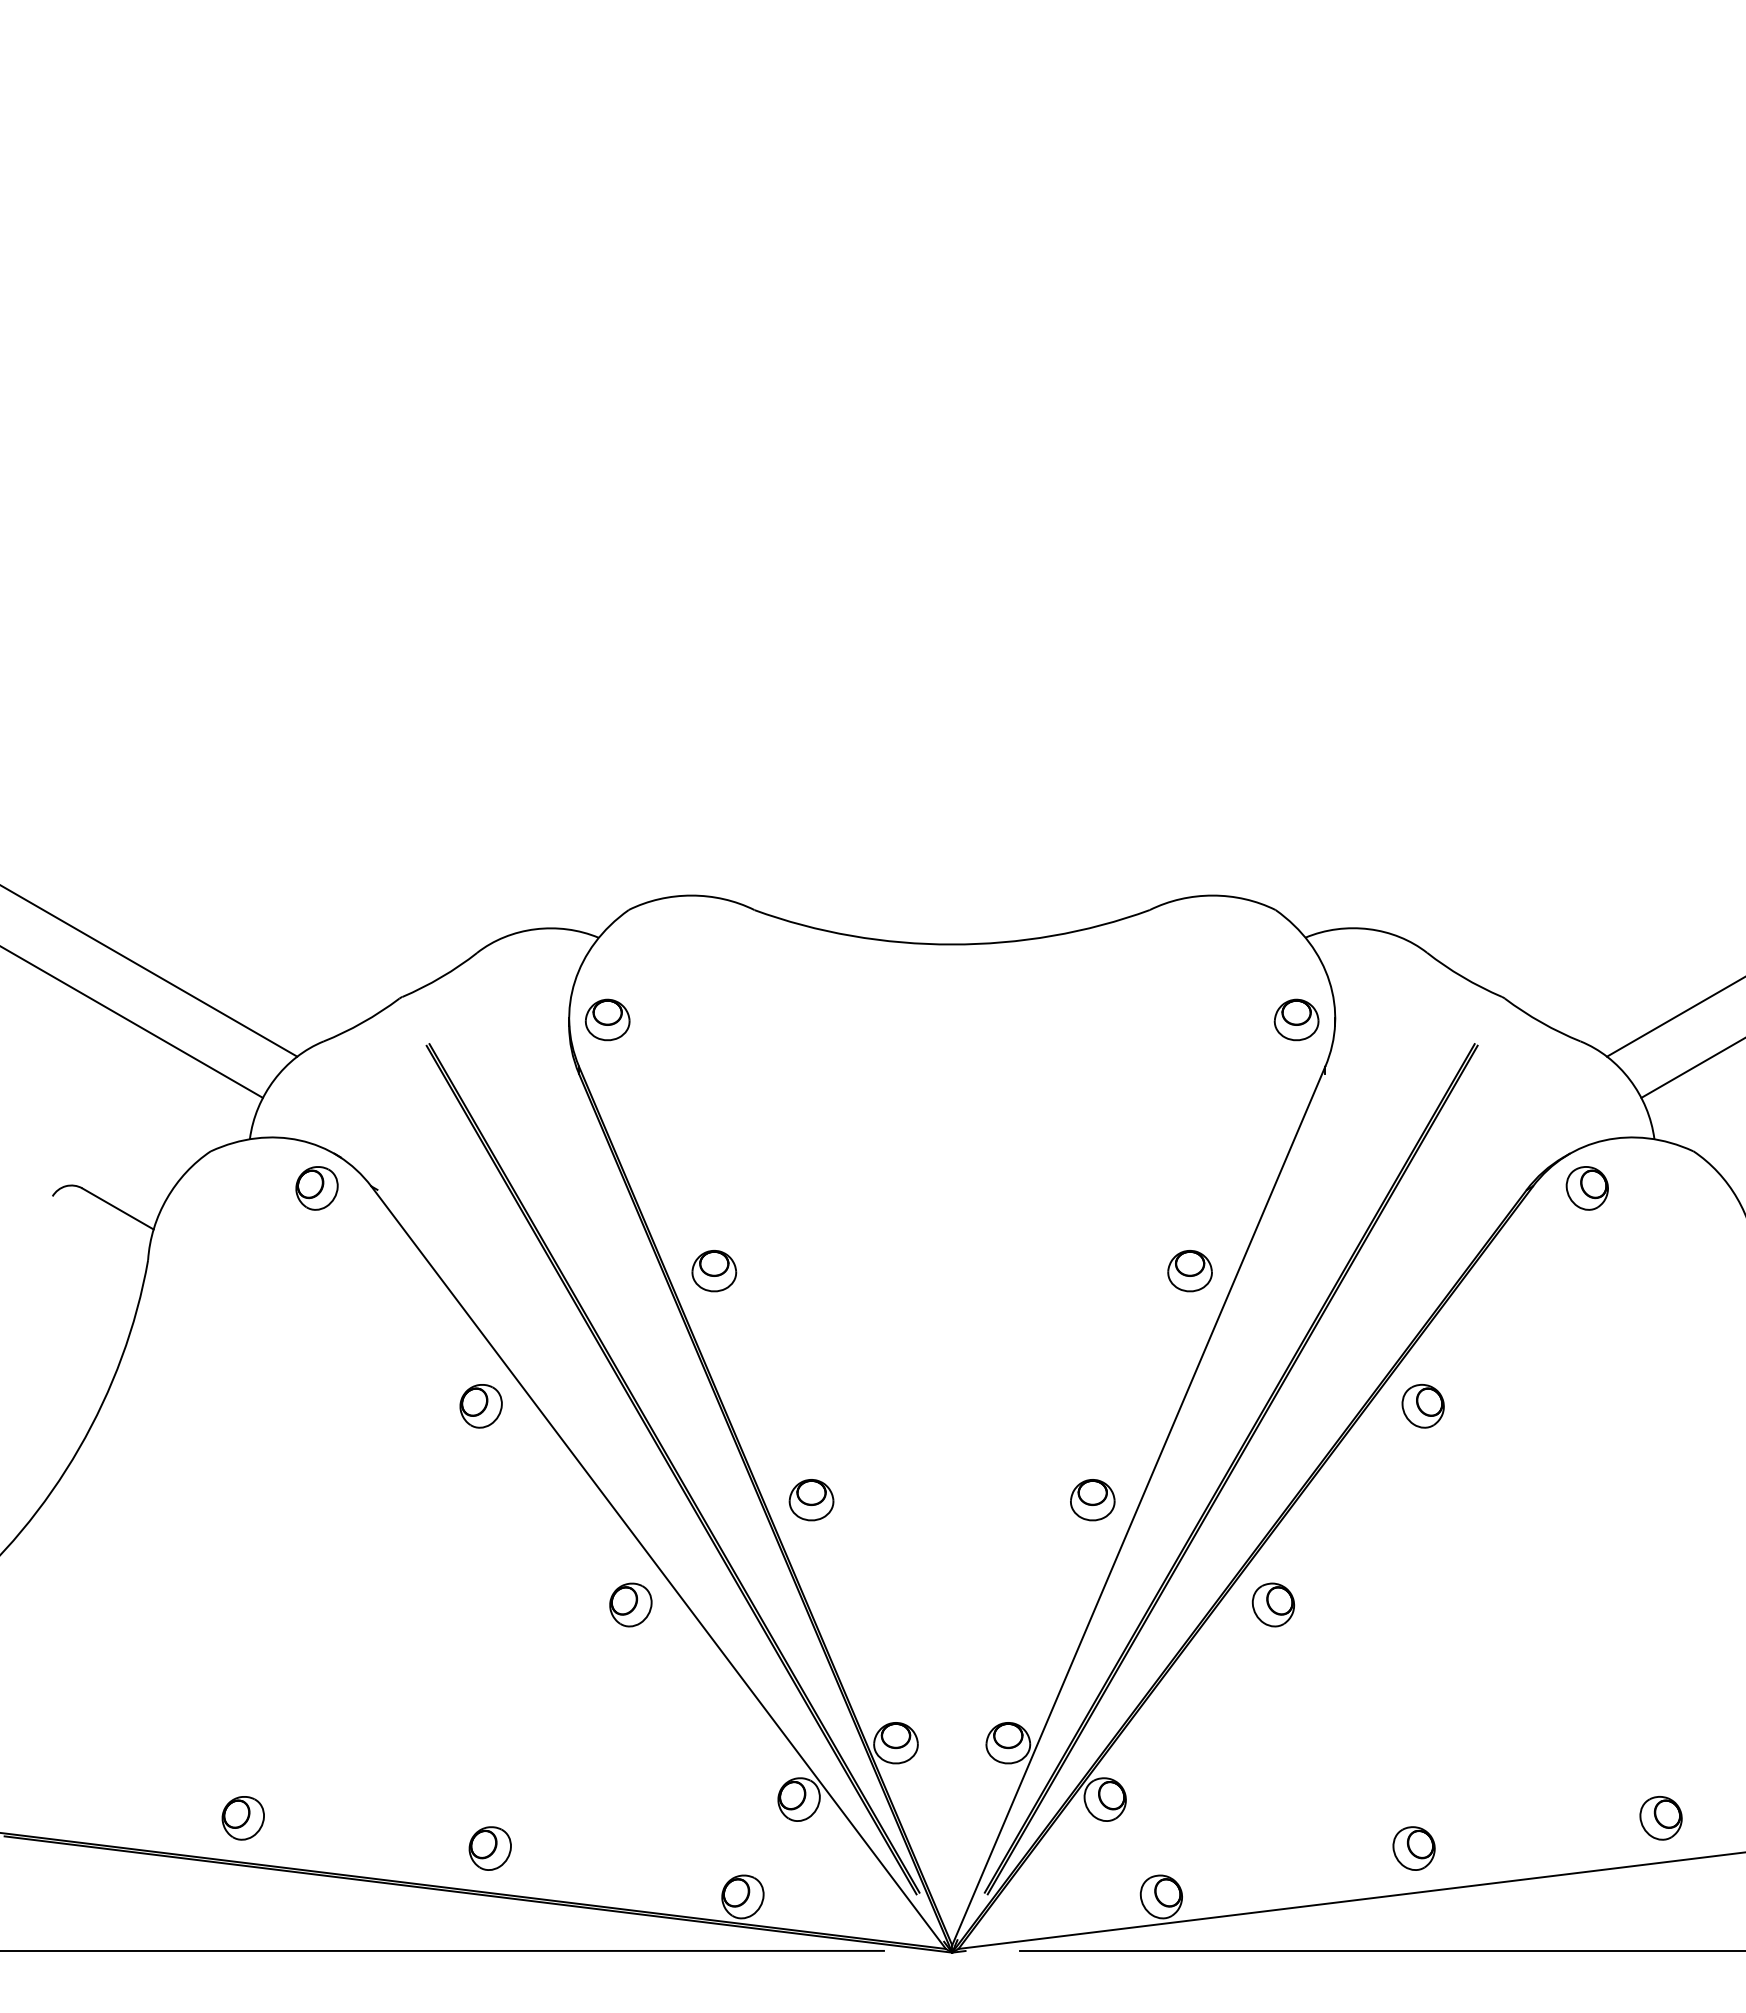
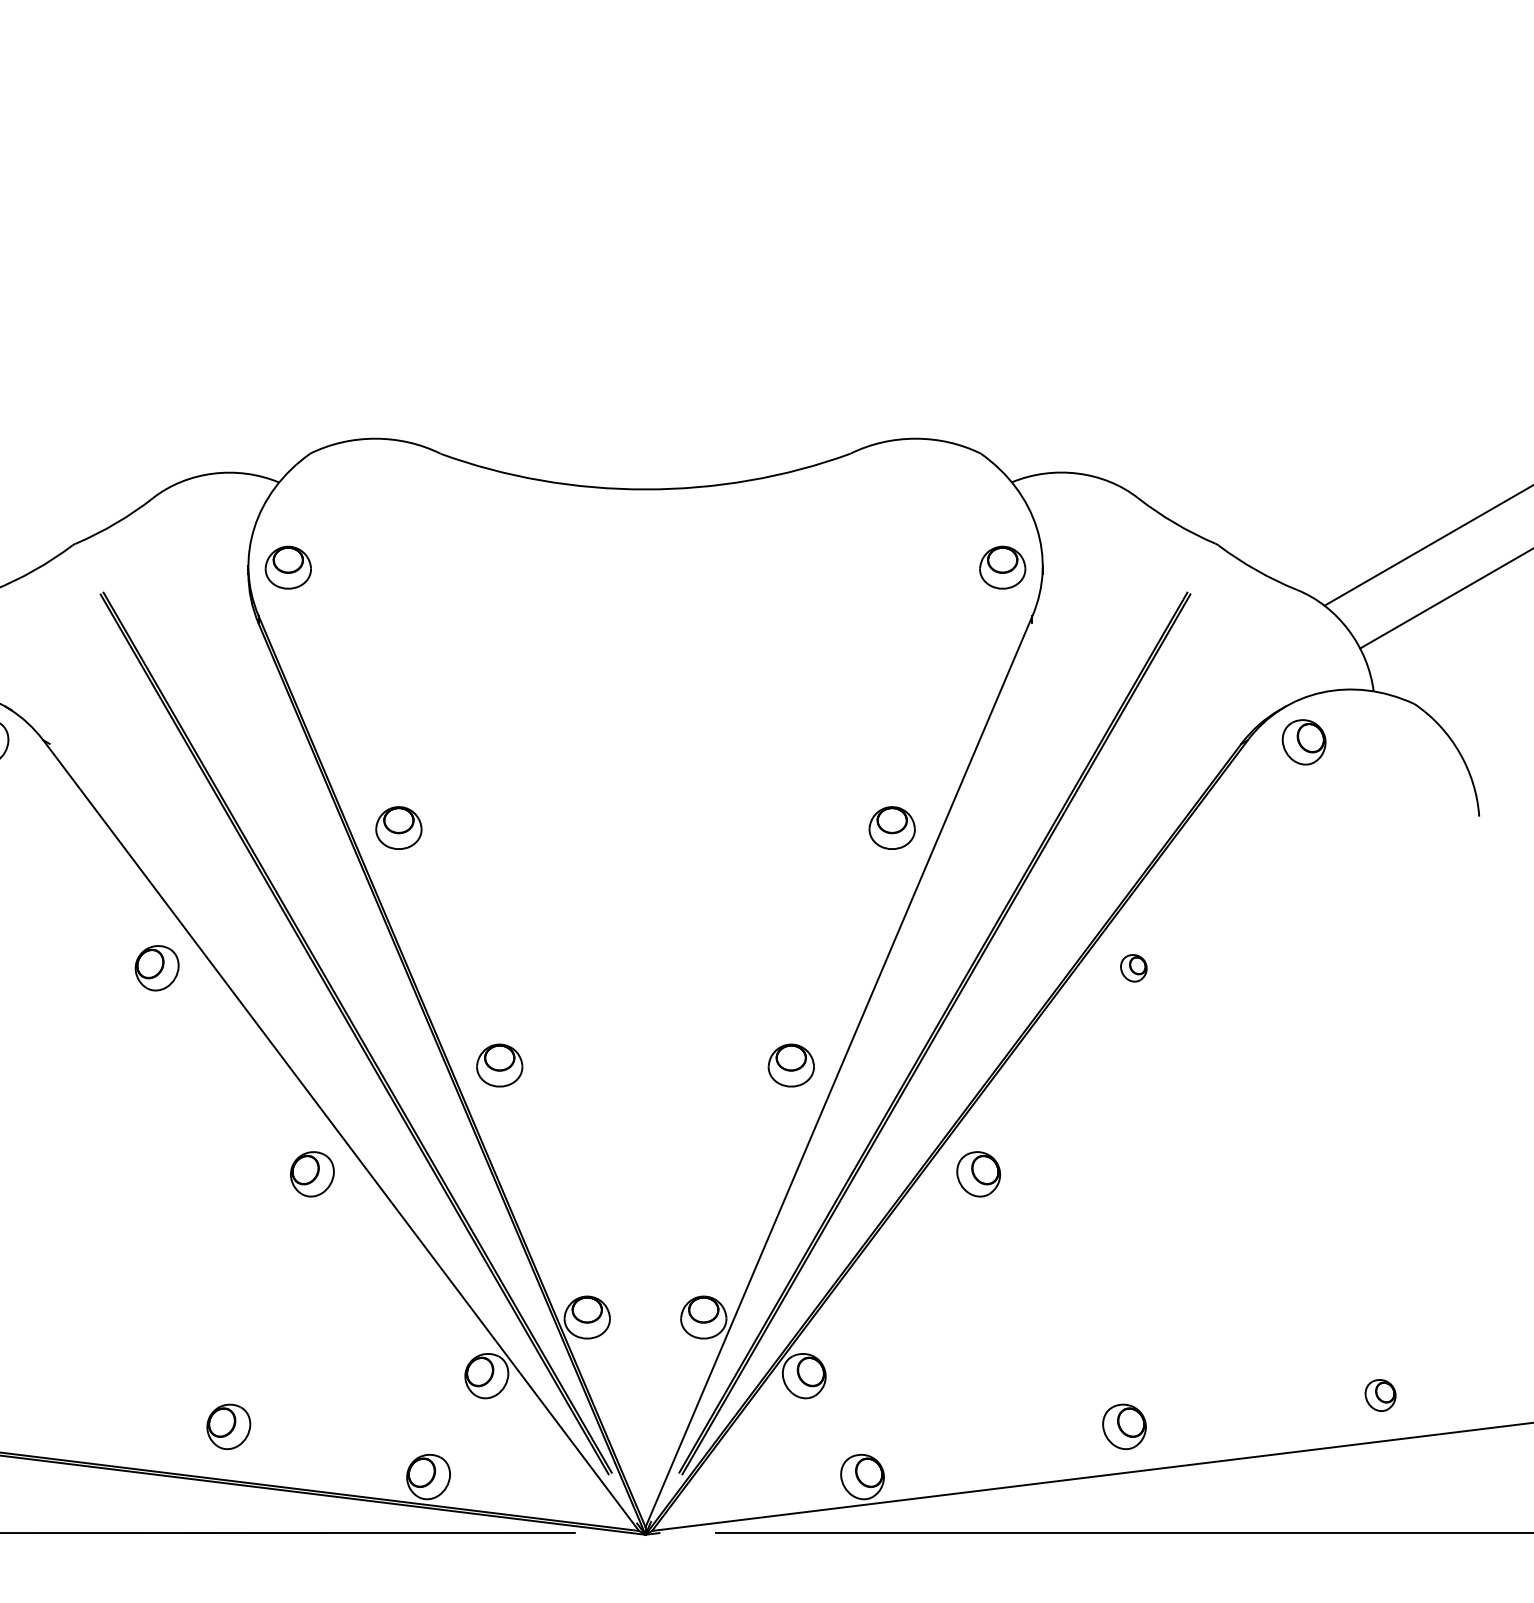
part: (1422, 1406) -> (1133, 968), size x0.6
part: (1660, 1818) -> (1380, 1395), size x0.7
part: (489, 1848) -> (228, 1426), moved

